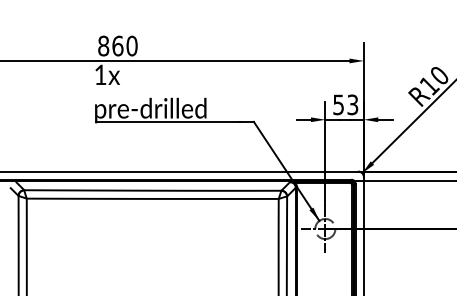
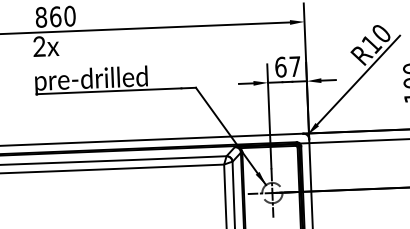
text: (100, 74) -> (39, 46), 1x -> 2x
text: (345, 104) -> (287, 66), 53 -> 67

